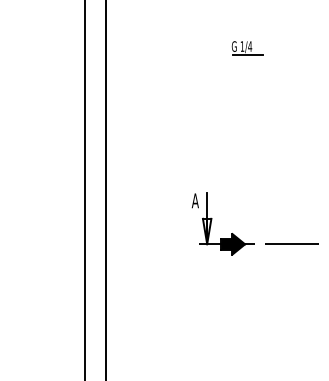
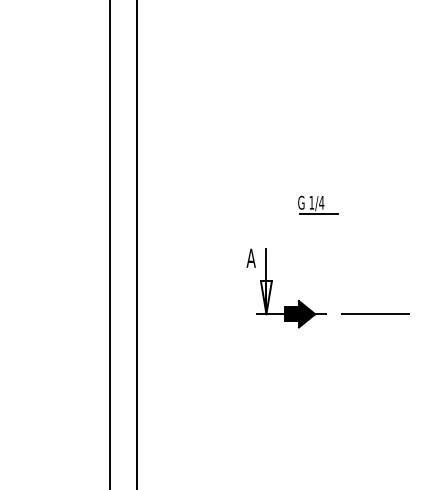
part: (247, 47) -> (318, 204), moved

